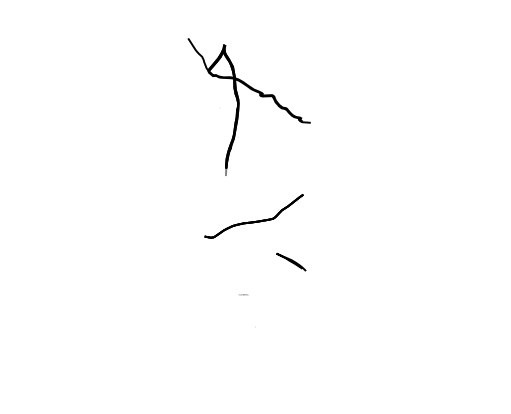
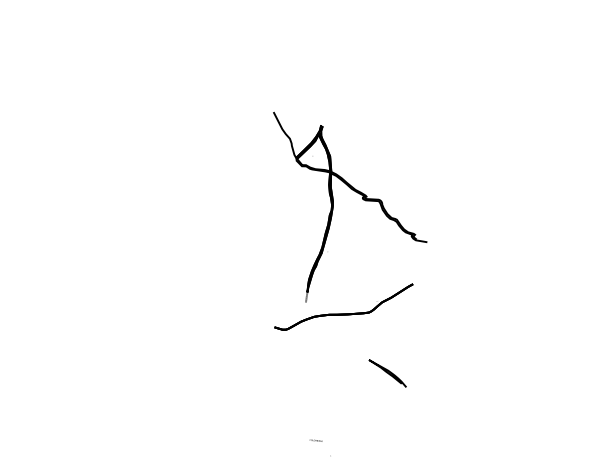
part: (239, 106) -> (333, 210), moved
text: (243, 294) -> (316, 440), moved

